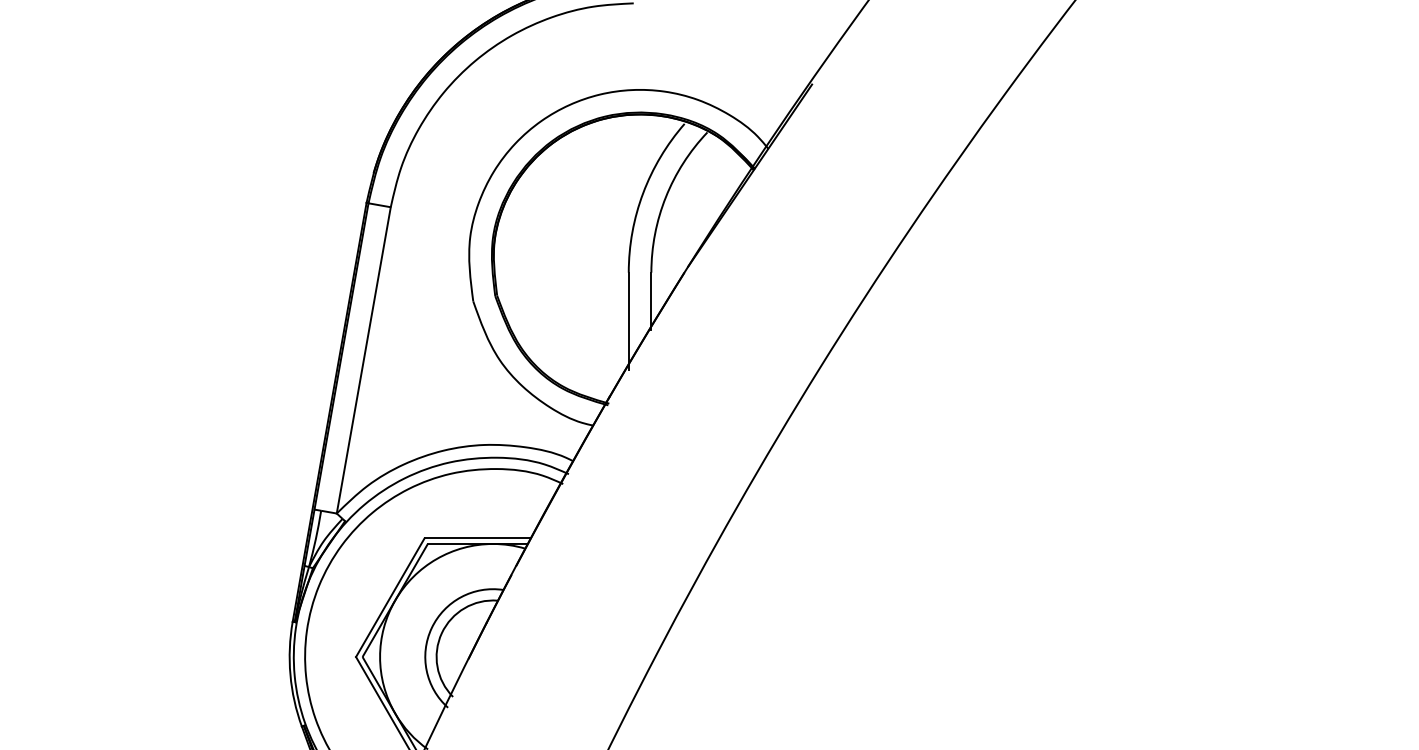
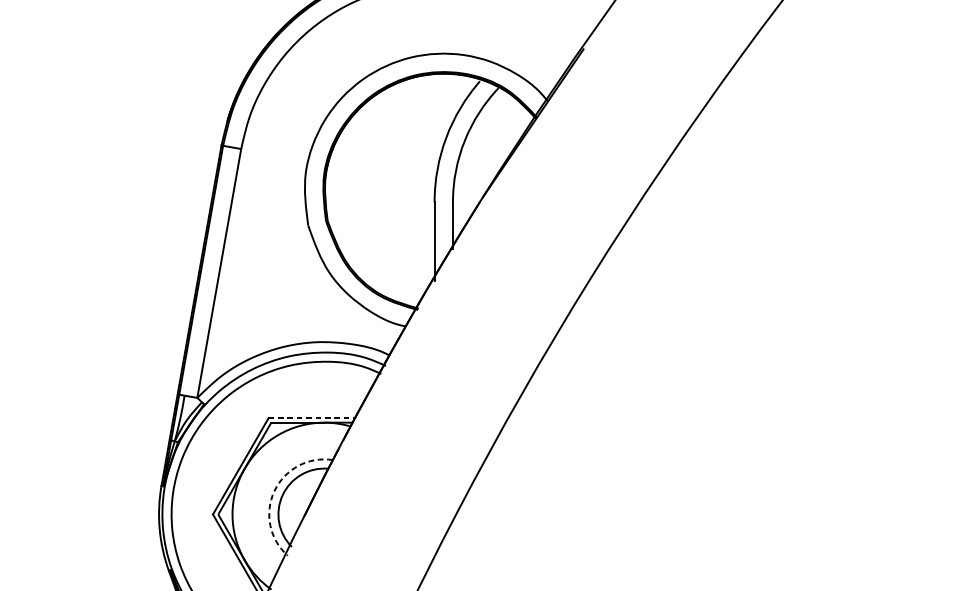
line: (478, 538) -> (312, 418), solid -> dashed
arc: (431, 628) -> (274, 491), solid -> dashed

